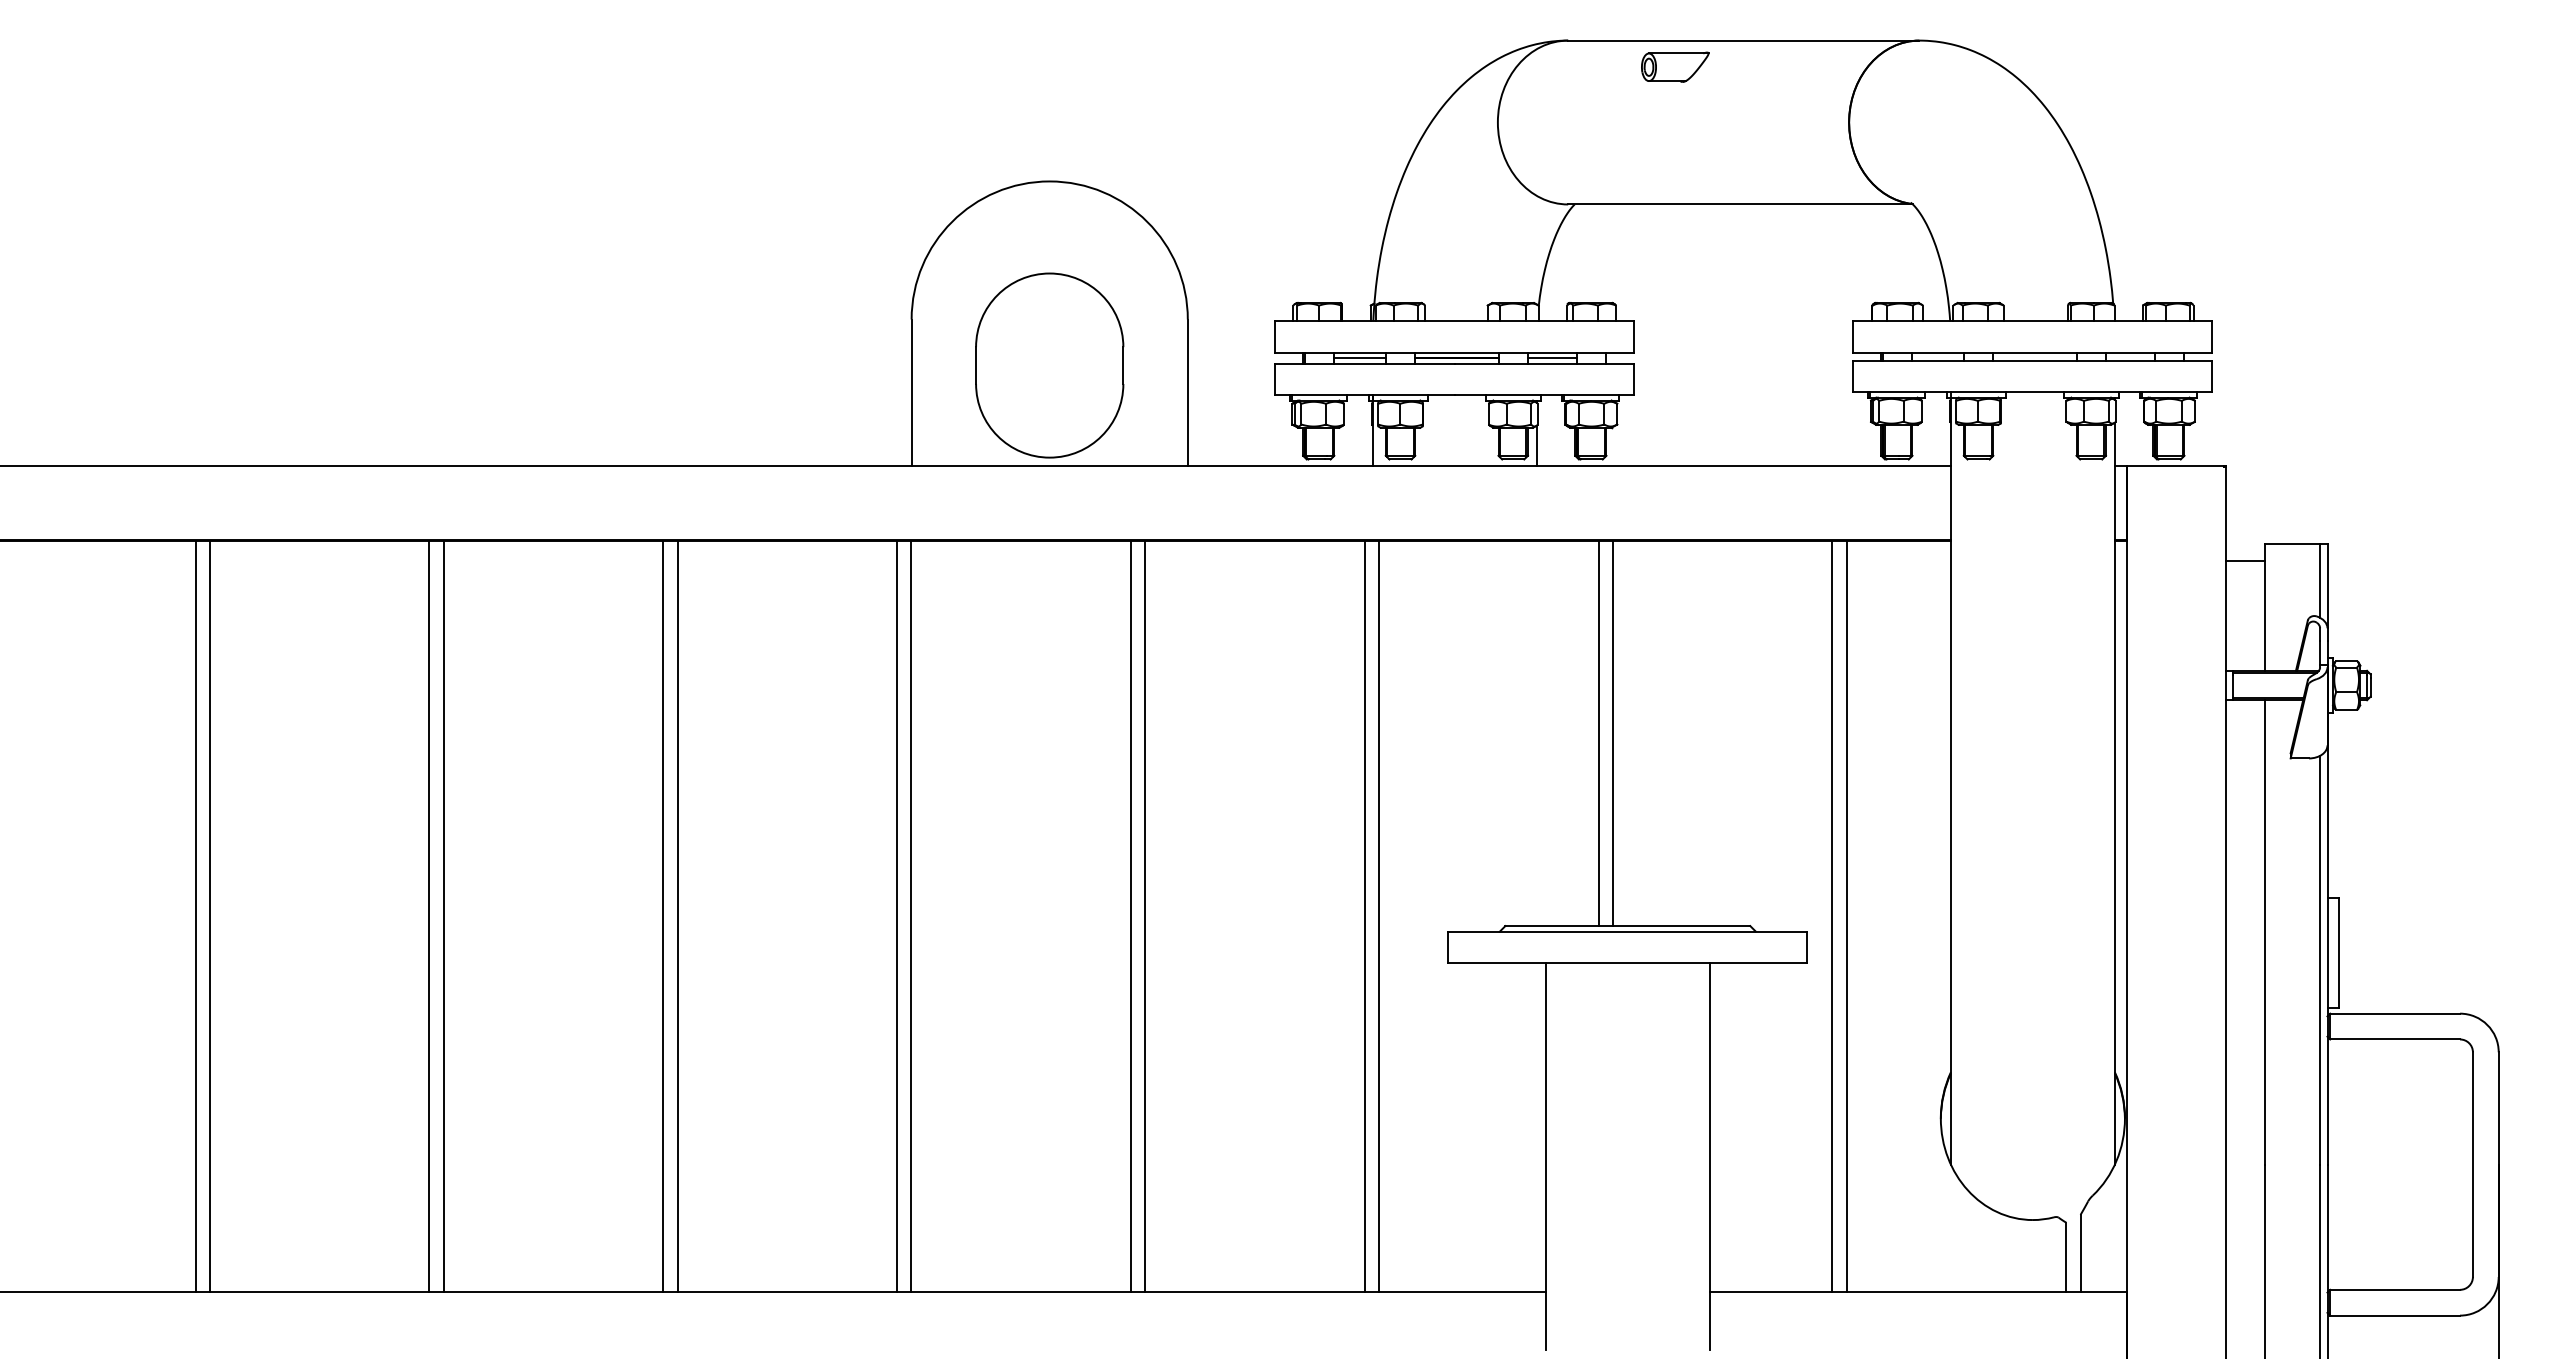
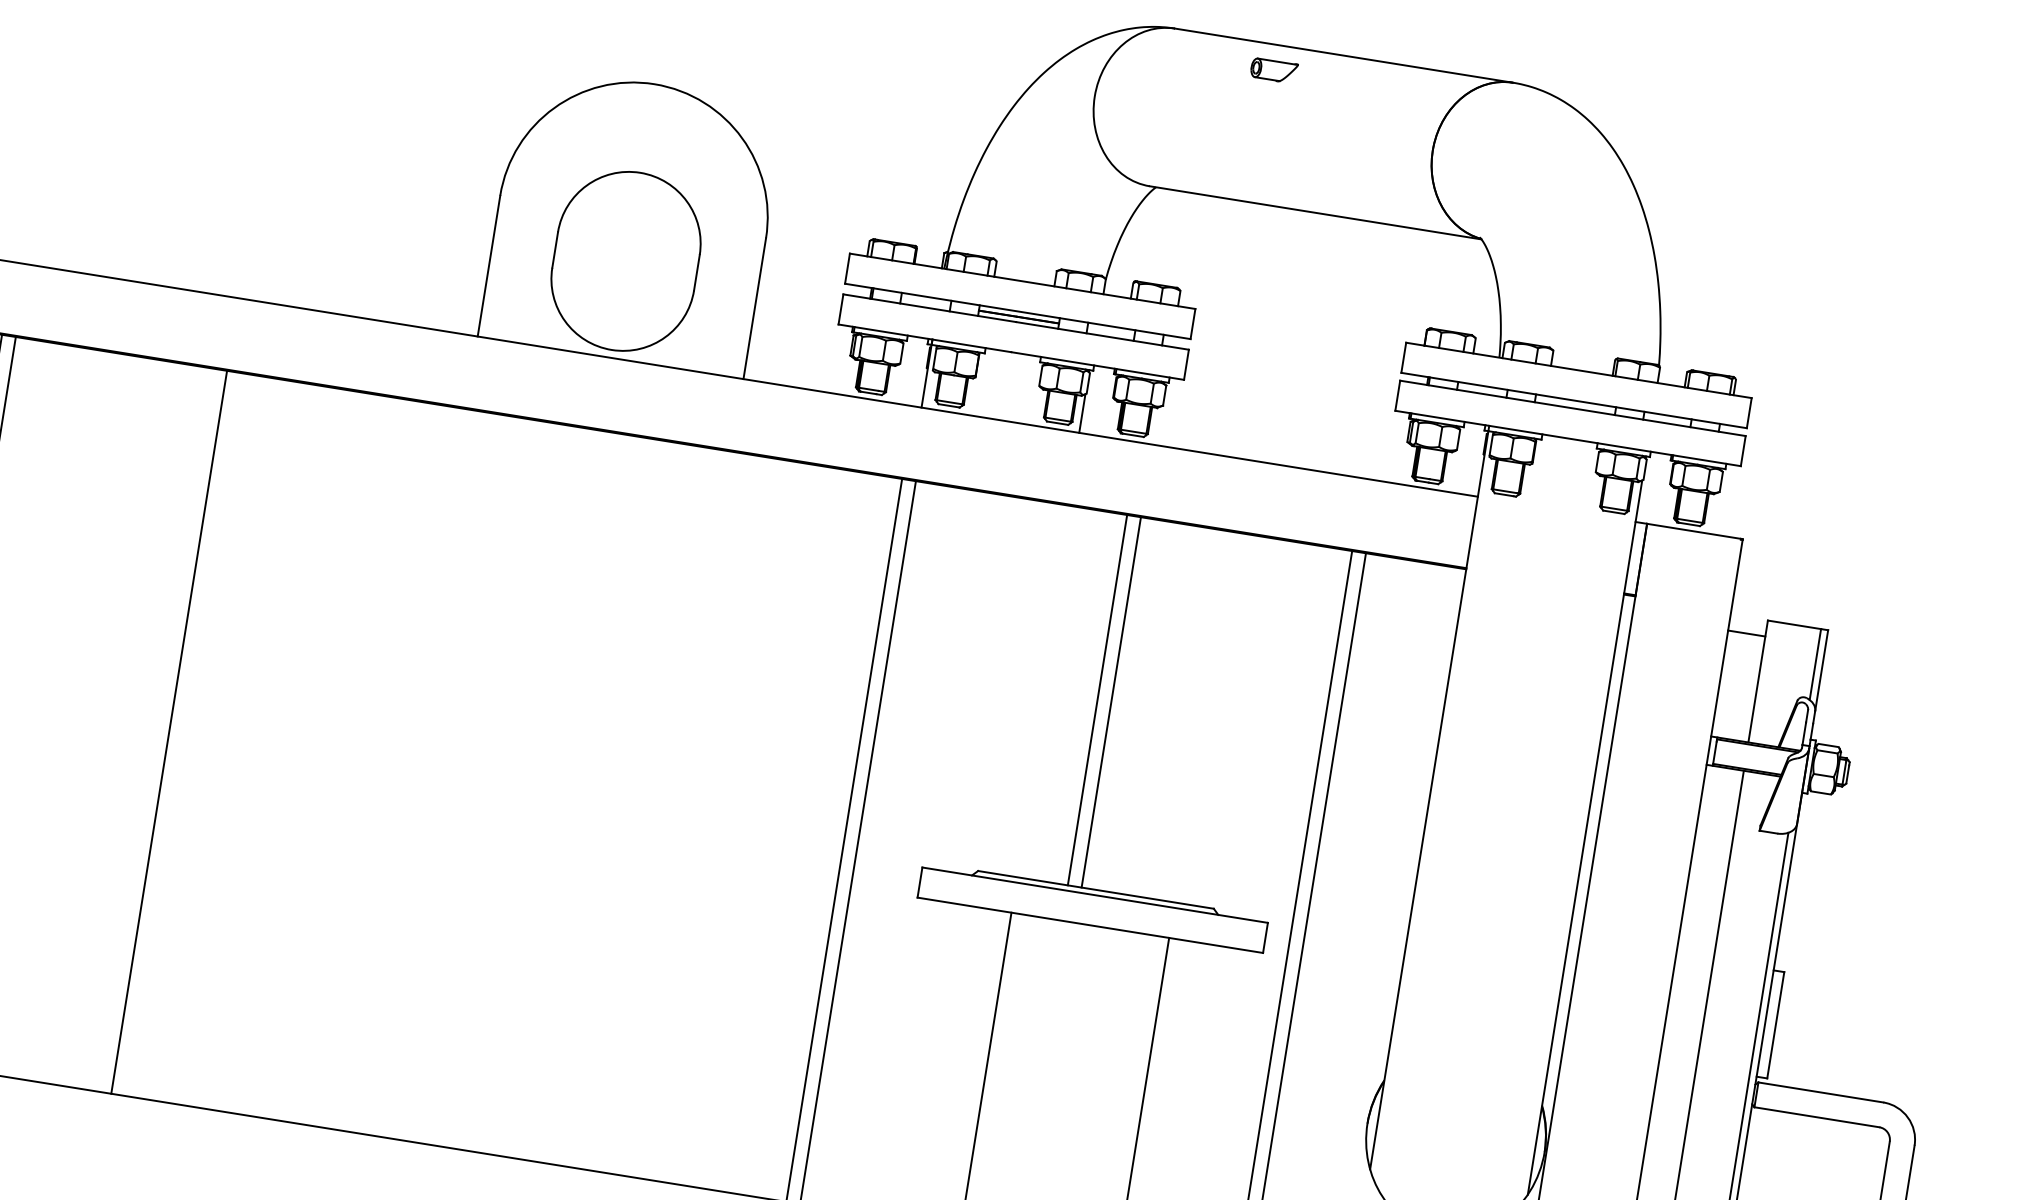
part: (1675, 66) -> (1274, 70), size x0.7
line: (1359, 358) -> (925, 302), removed
line: (1551, 358) -> (1110, 331), removed
line: (677, 916) -> (182, 734), removed
line: (897, 916) -> (394, 768), removed
line: (911, 916) -> (408, 770), removed
line: (1130, 916) -> (618, 804), removed
line: (1145, 916) -> (633, 806), removed

